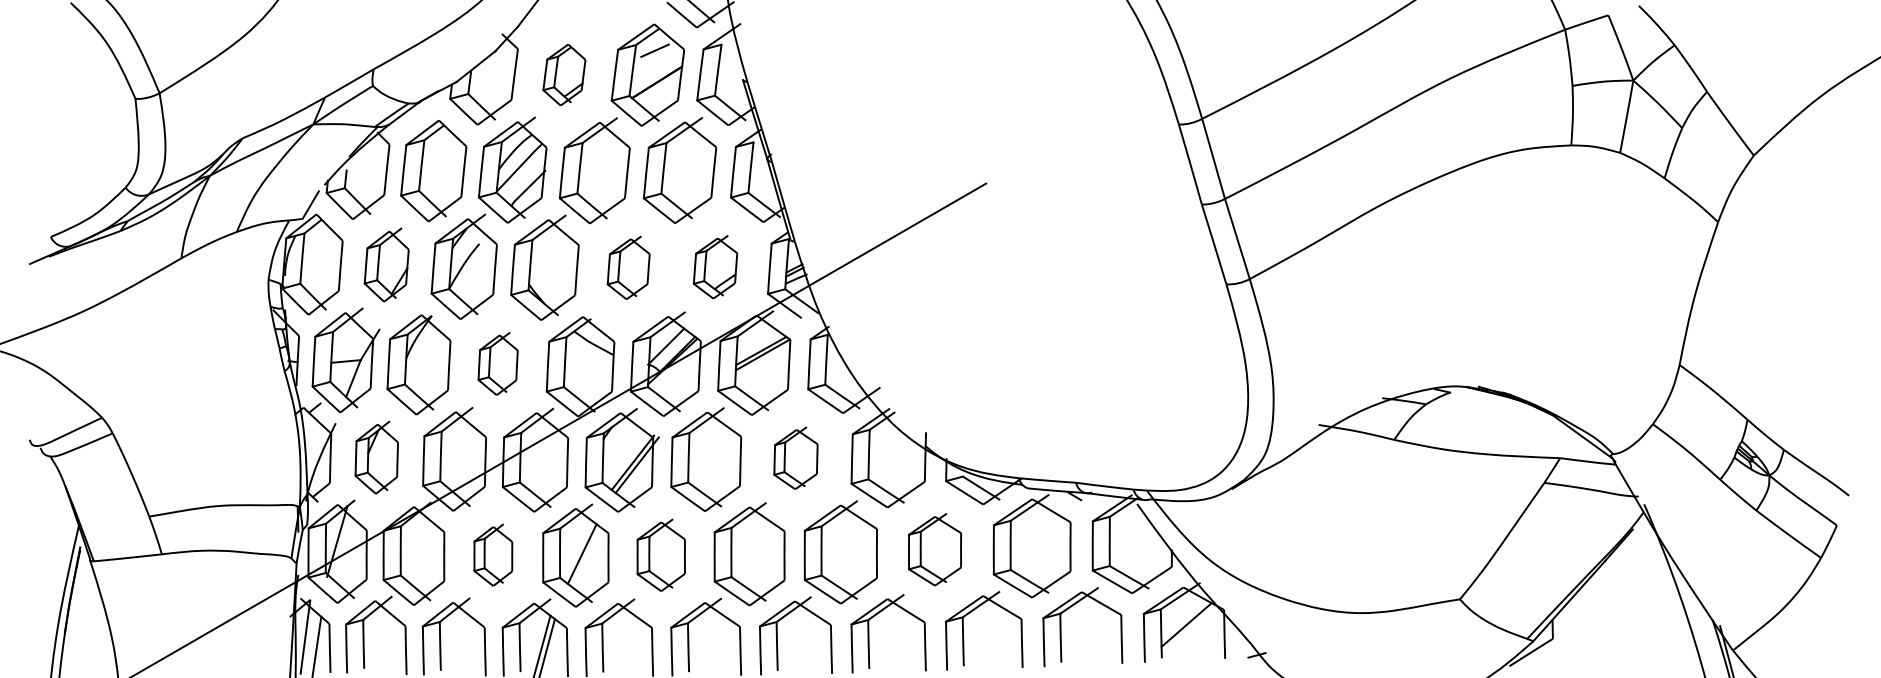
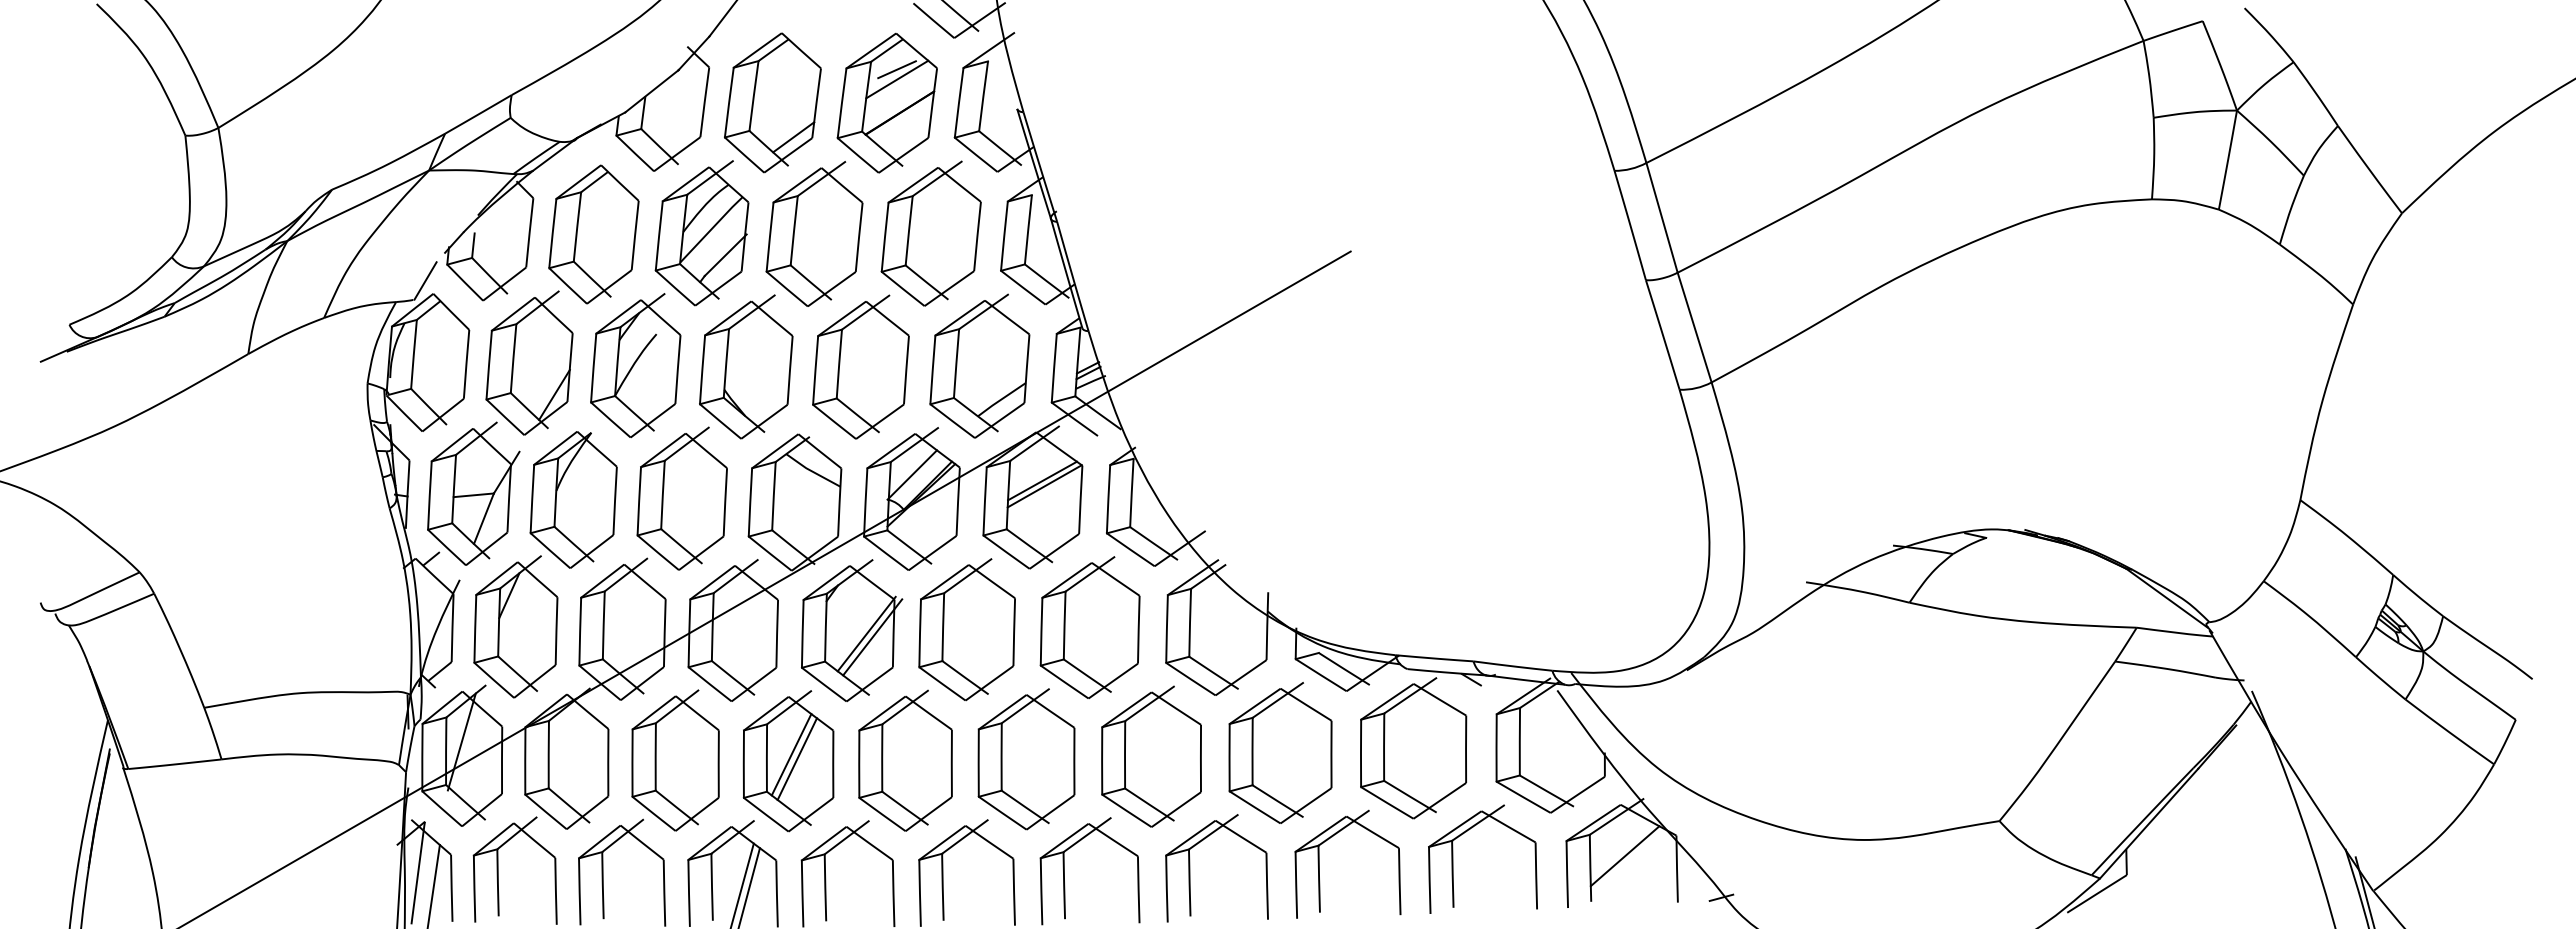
line: (655, 57) -> (897, 79), added
part: (564, 74) -> (772, 102), size x1.67
part: (386, 264) -> (529, 362), size x1.43
part: (715, 266) -> (979, 365), size x1.67
part: (628, 267) -> (860, 366), size x1.67
part: (497, 363) -> (681, 498), size x1.67
part: (376, 457) -> (515, 626), size x1.43
part: (795, 458) -> (1089, 627), size x1.67
part: (935, 549) -> (1280, 752), size x1.43
line: (578, 550) -> (791, 754), added
part: (493, 555) -> (675, 760), size x1.67
part: (661, 555) -> (905, 760), size x1.43

